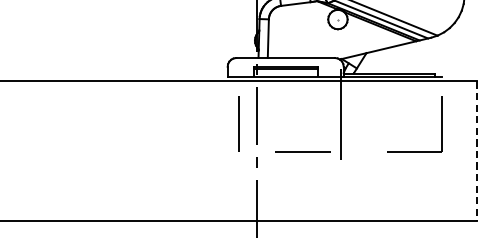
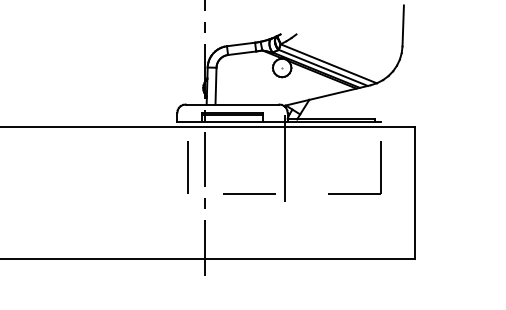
line: (477, 151) -> (414, 193), dashed -> solid

